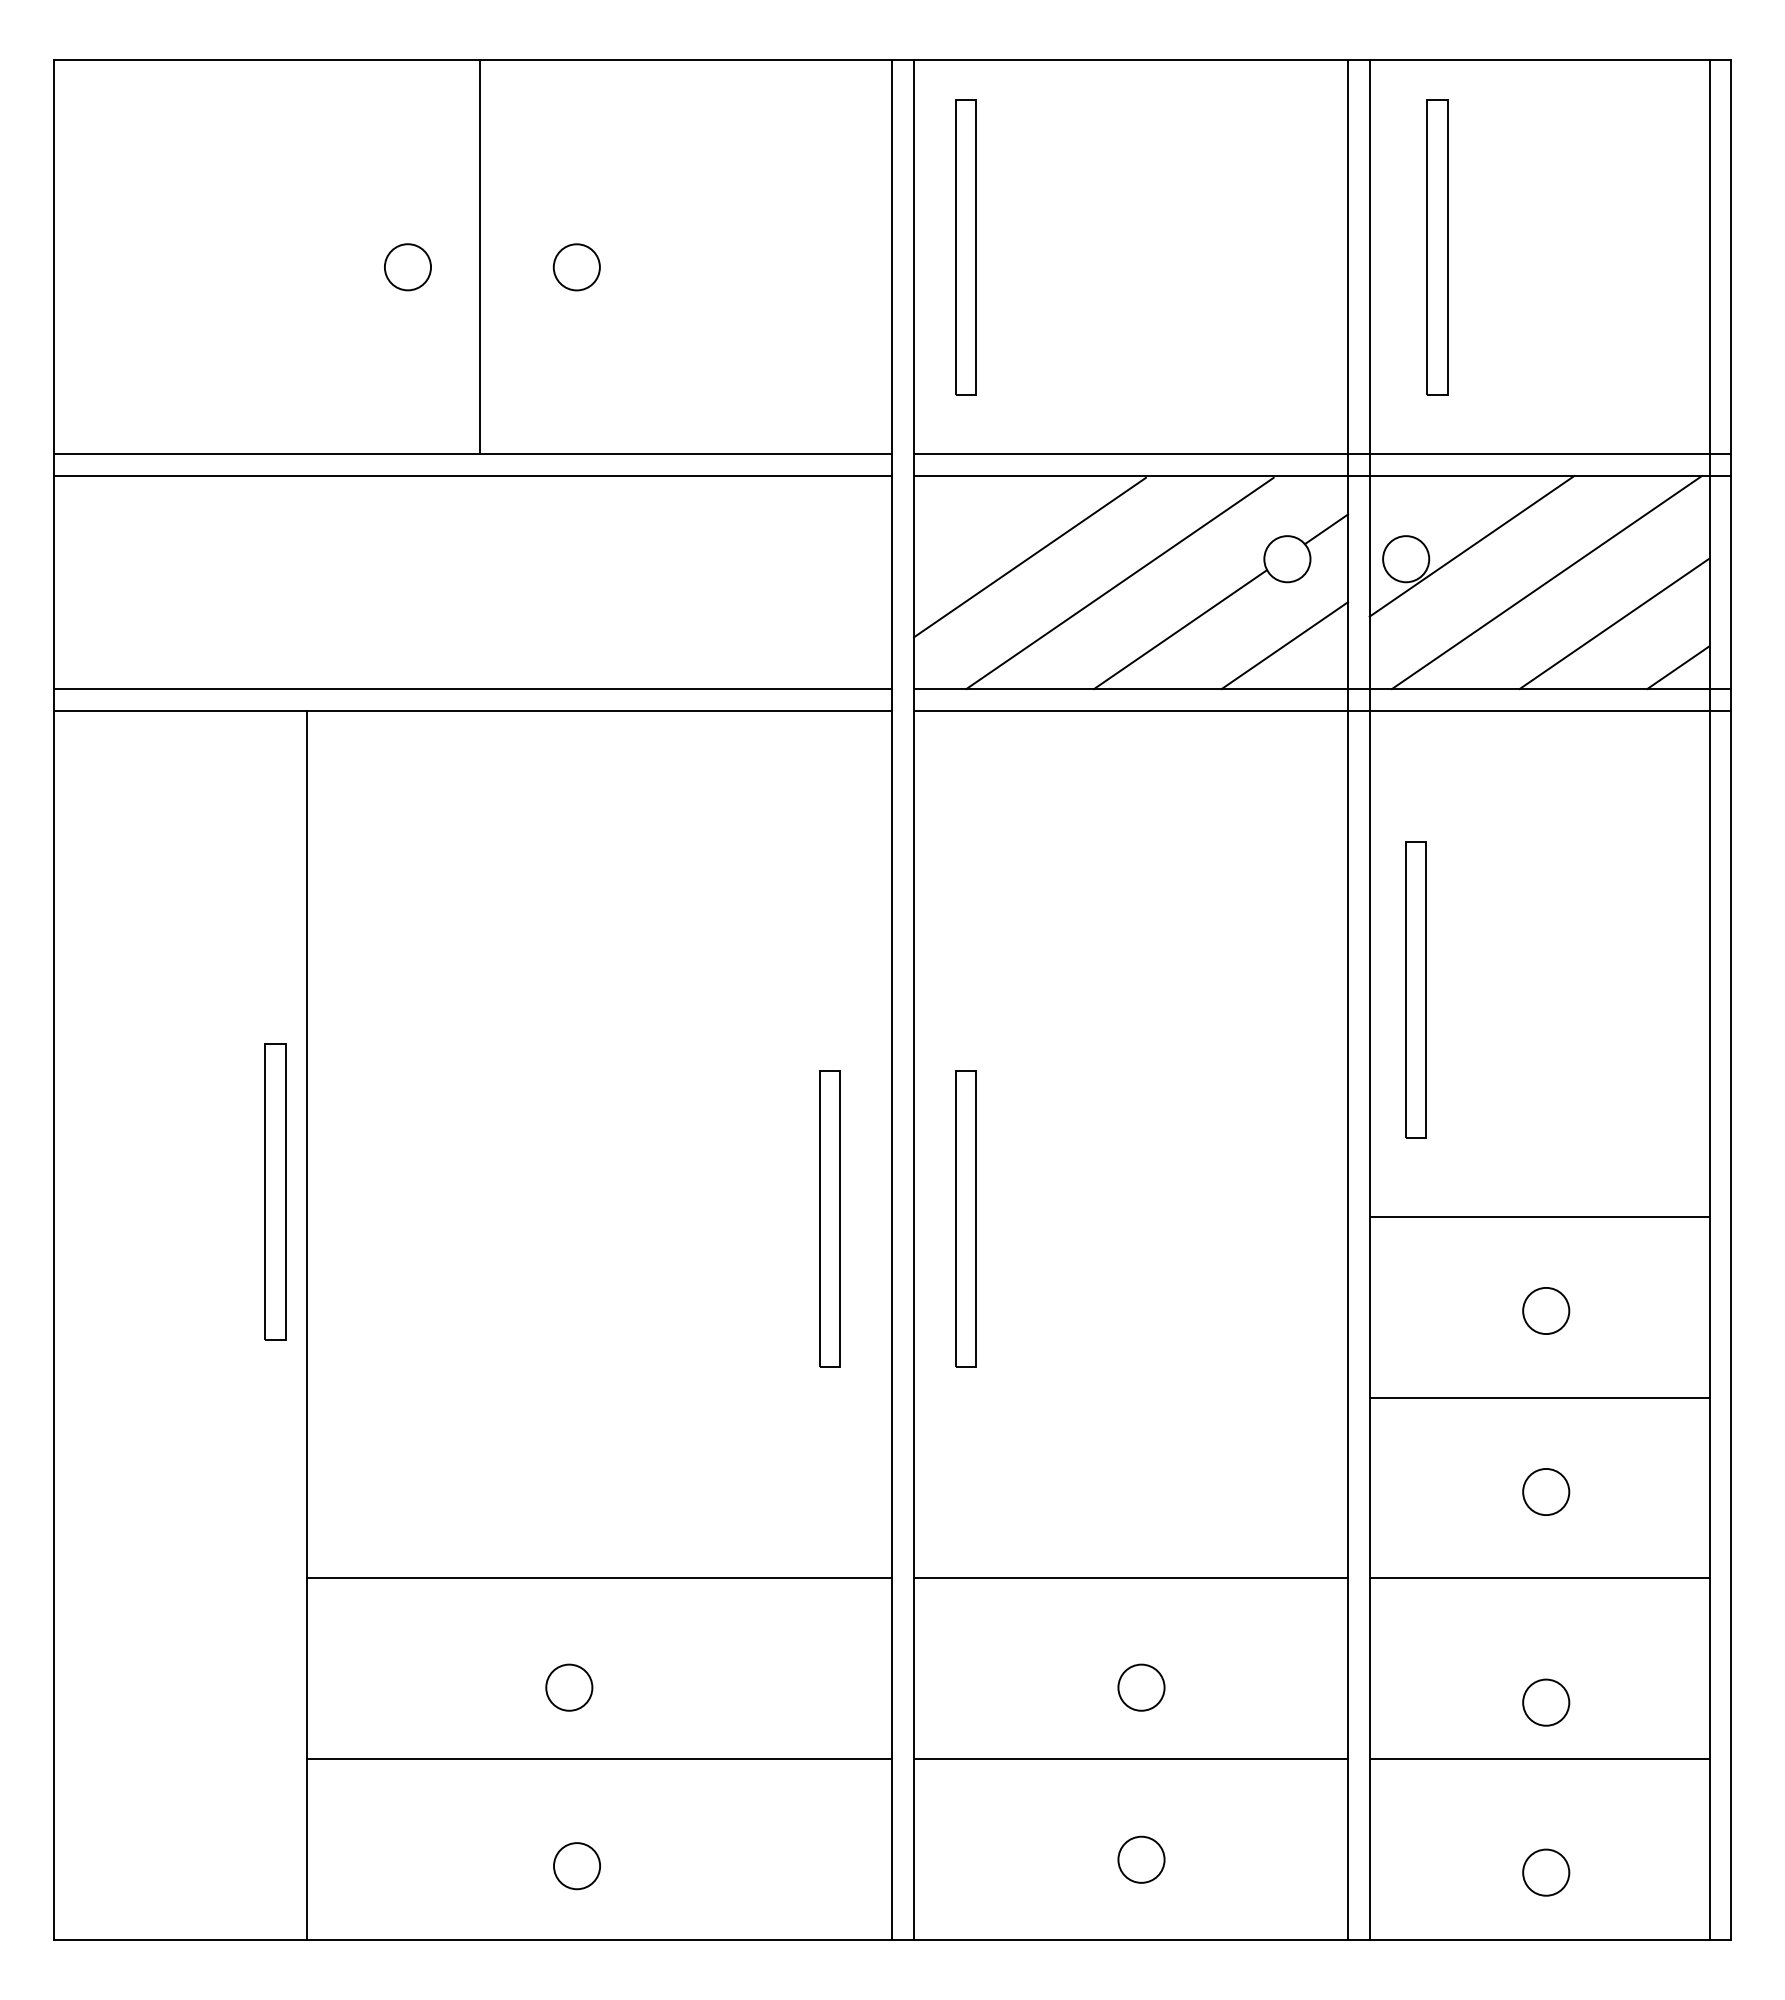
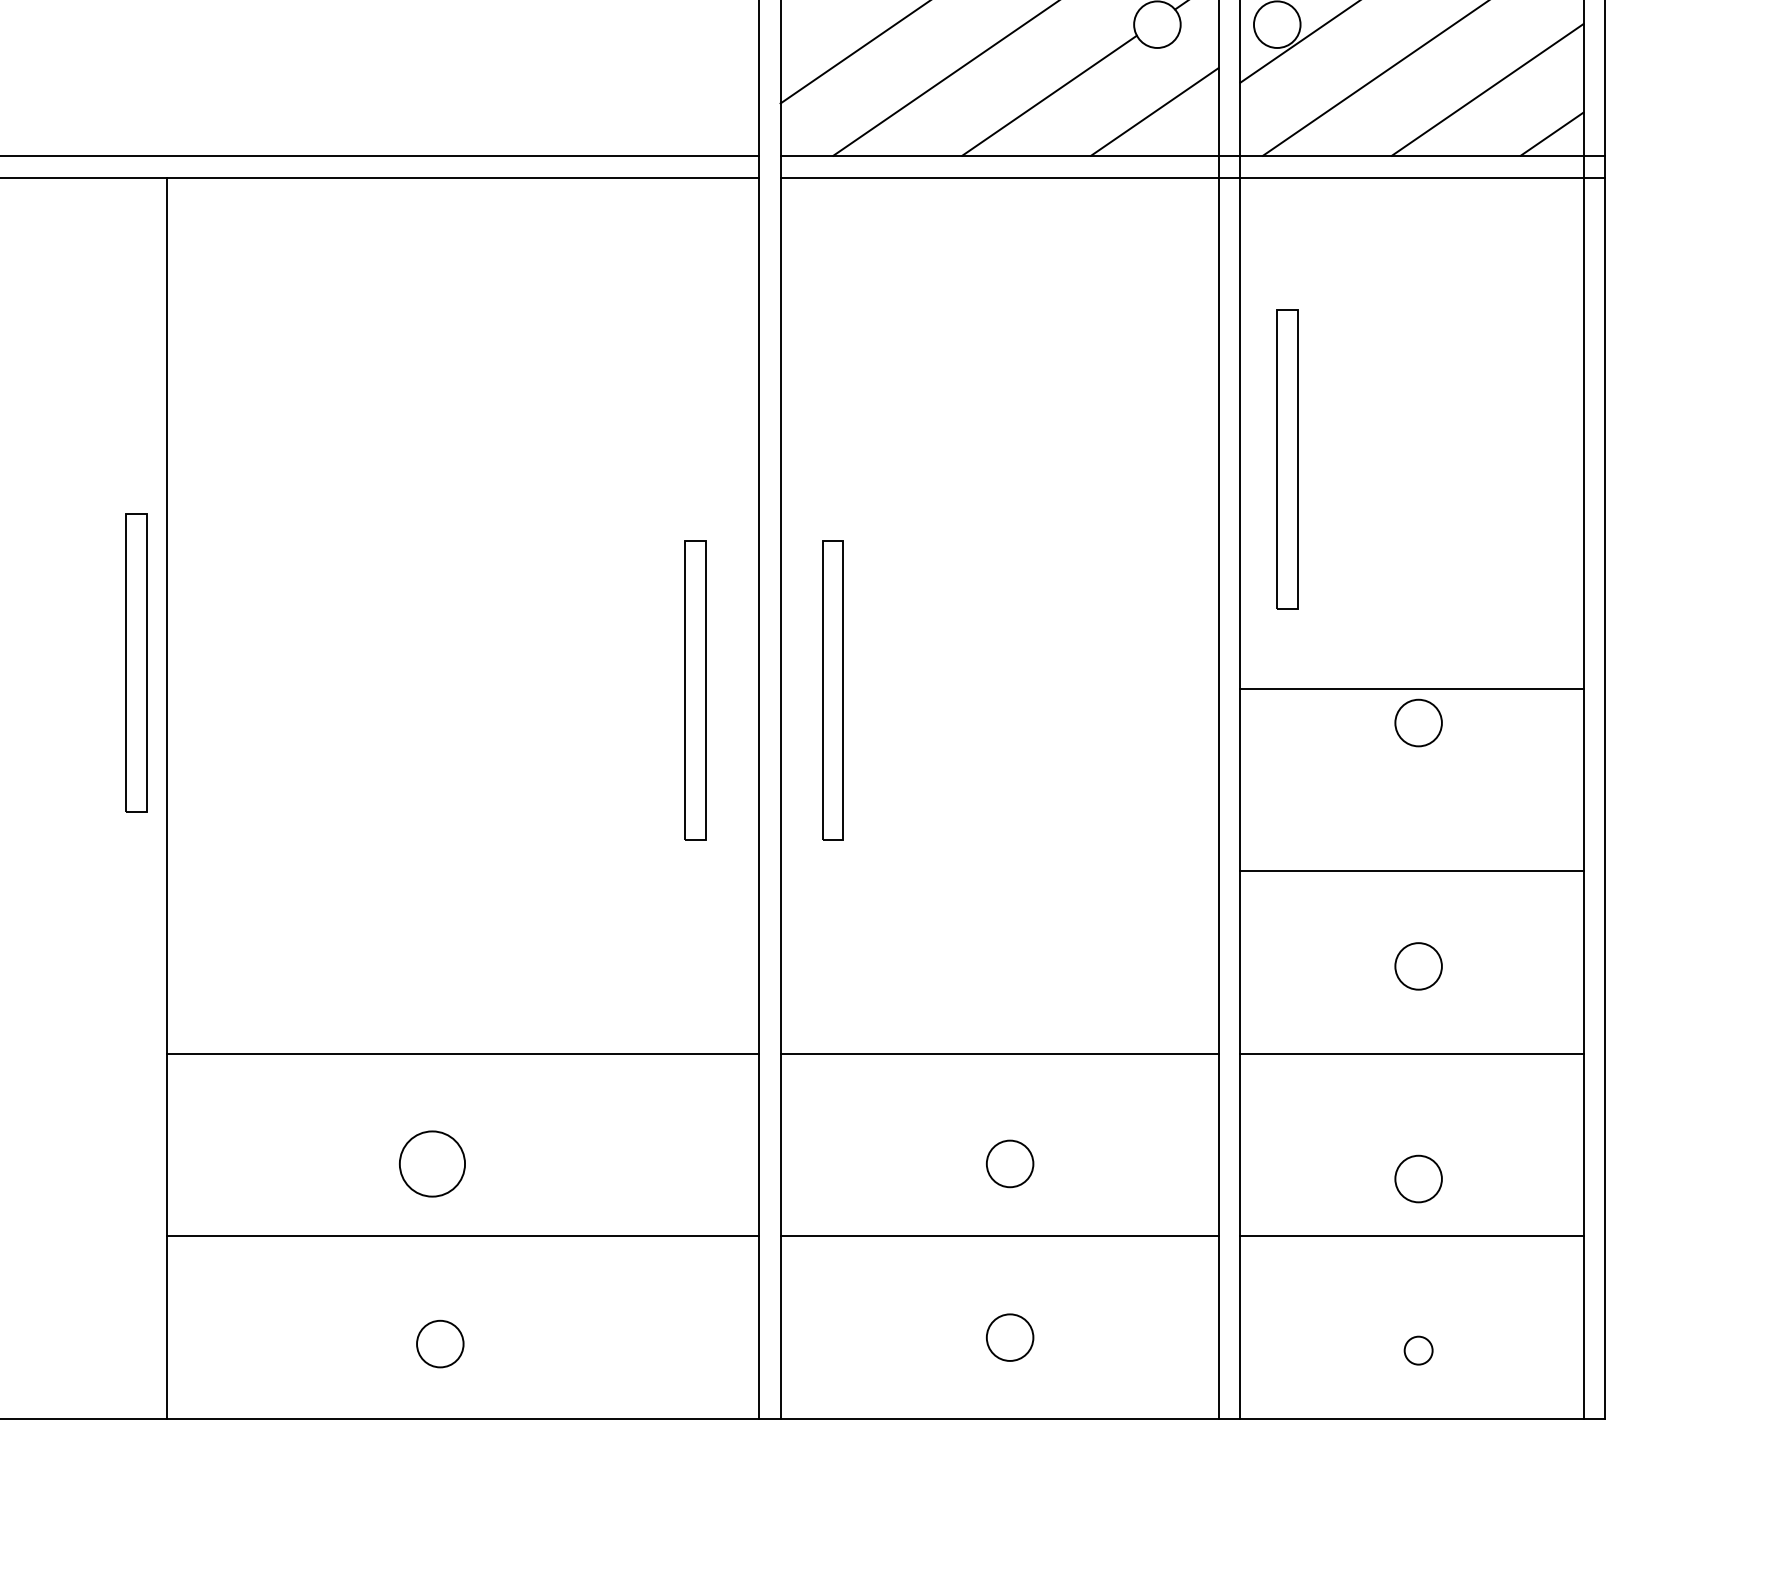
circle: (1546, 1310) -> (1418, 722), moved
circle: (569, 1687) -> (432, 1163), size x1.4
circle: (1546, 1872) -> (1418, 1350), size x0.6

